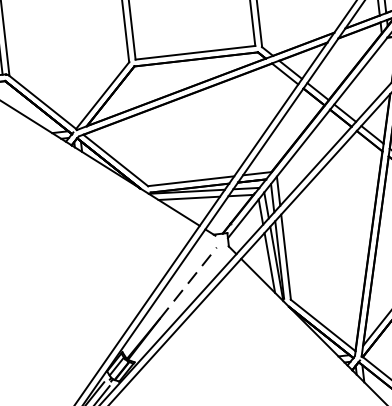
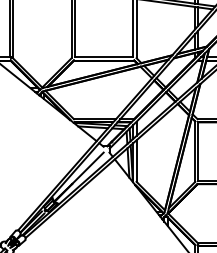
line: (189, 281) -> (88, 167), dashed -> solid

